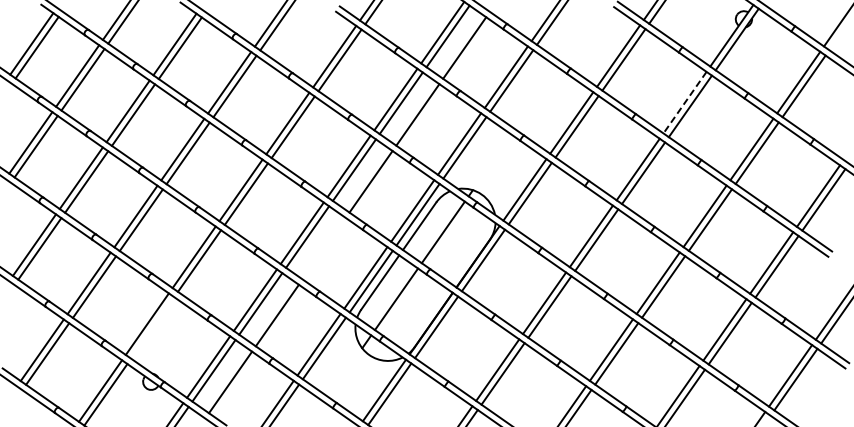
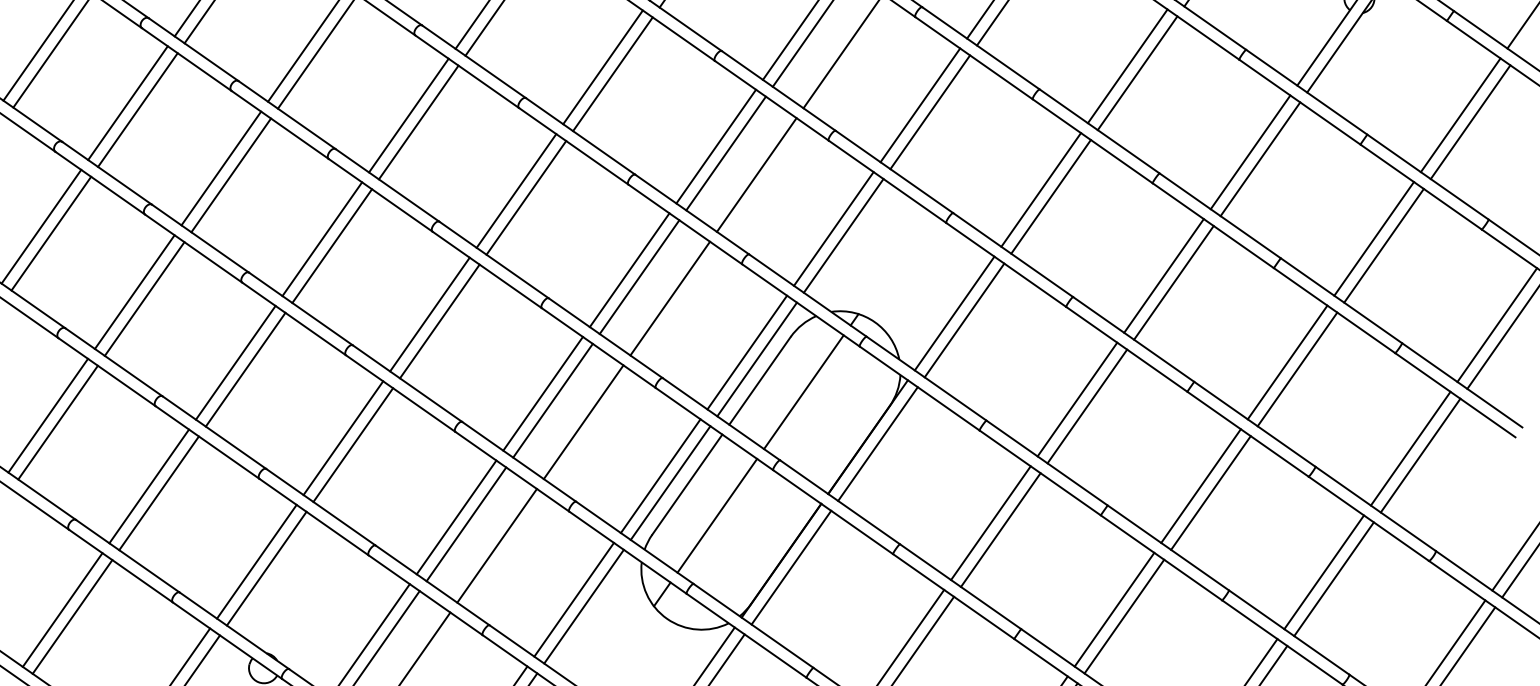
line: (685, 102) -> (1251, 152), dashed -> solid
line: (323, 248) -> (582, 421), added
line: (152, 327) -> (266, 567), added

